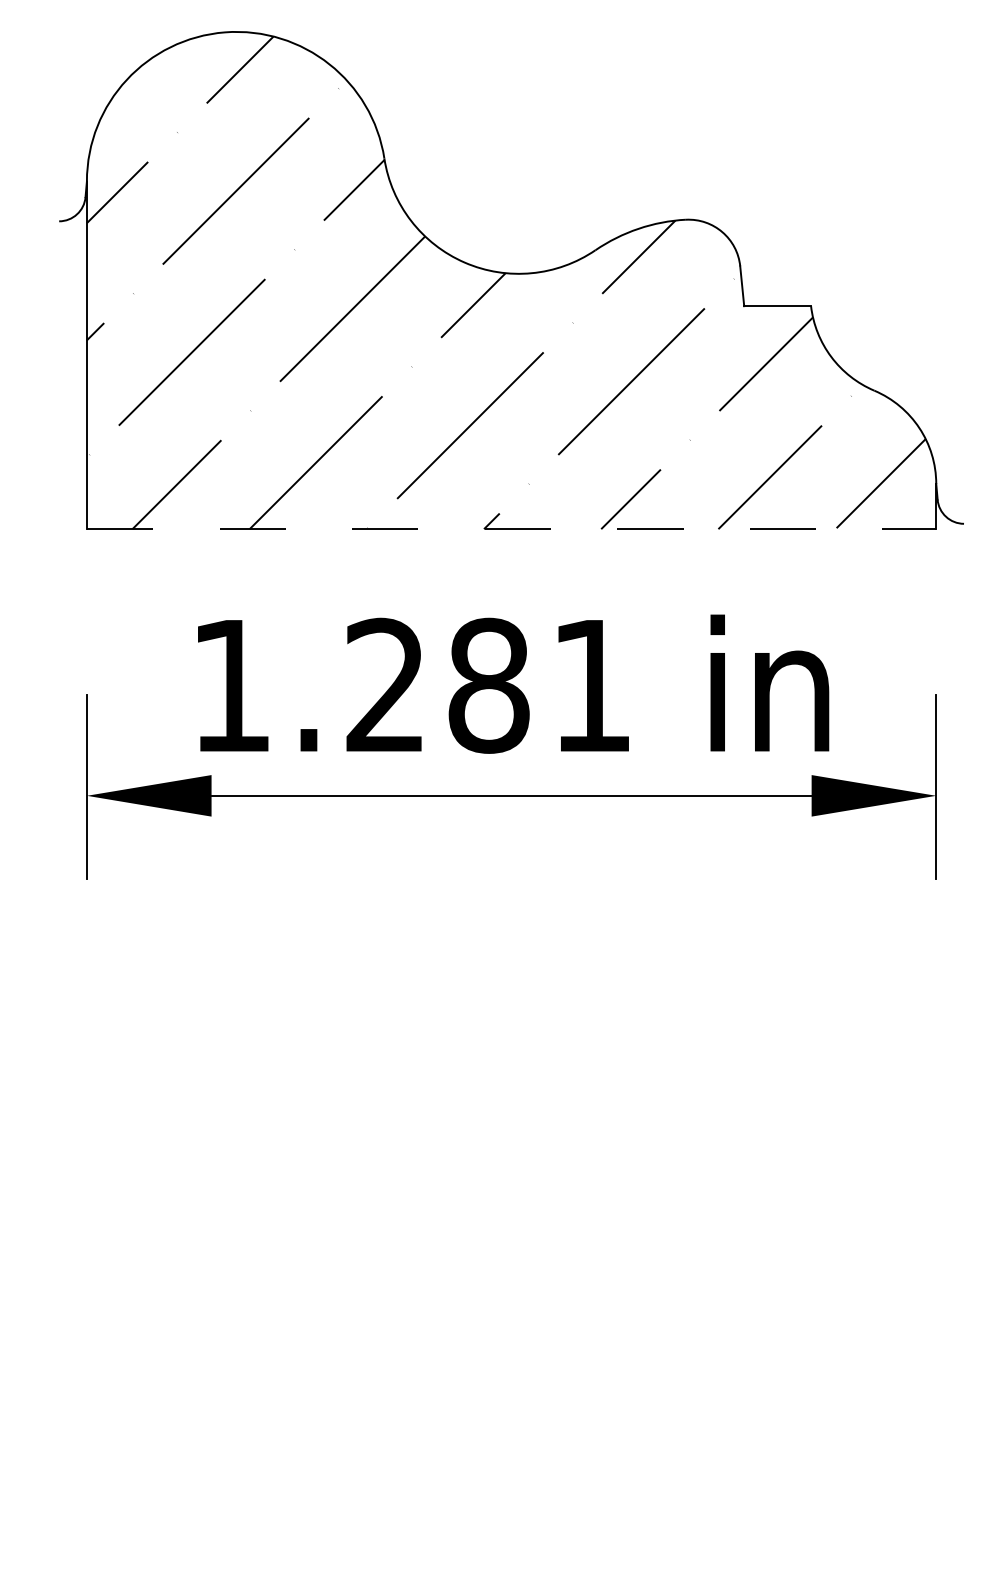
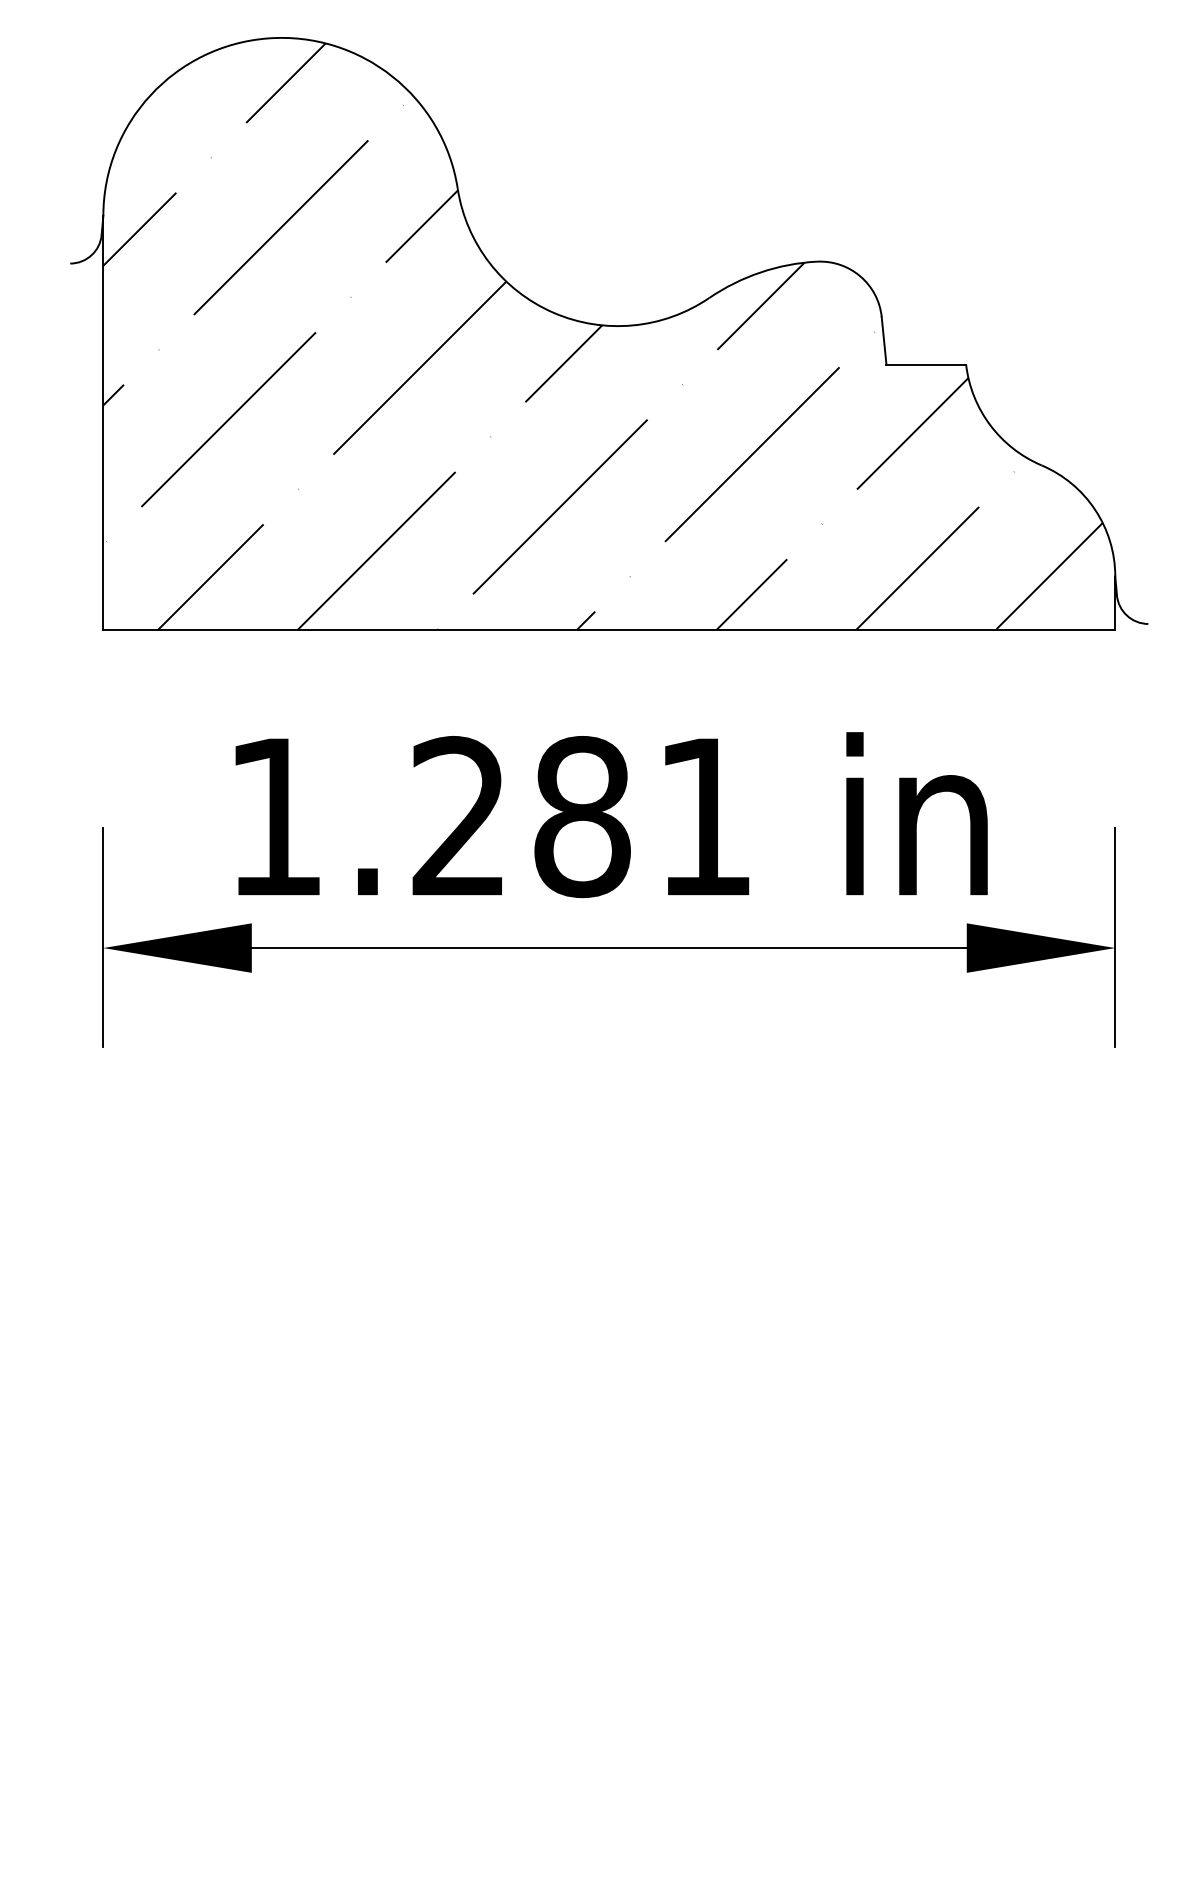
line: (511, 529) -> (609, 630), dashed -> solid

